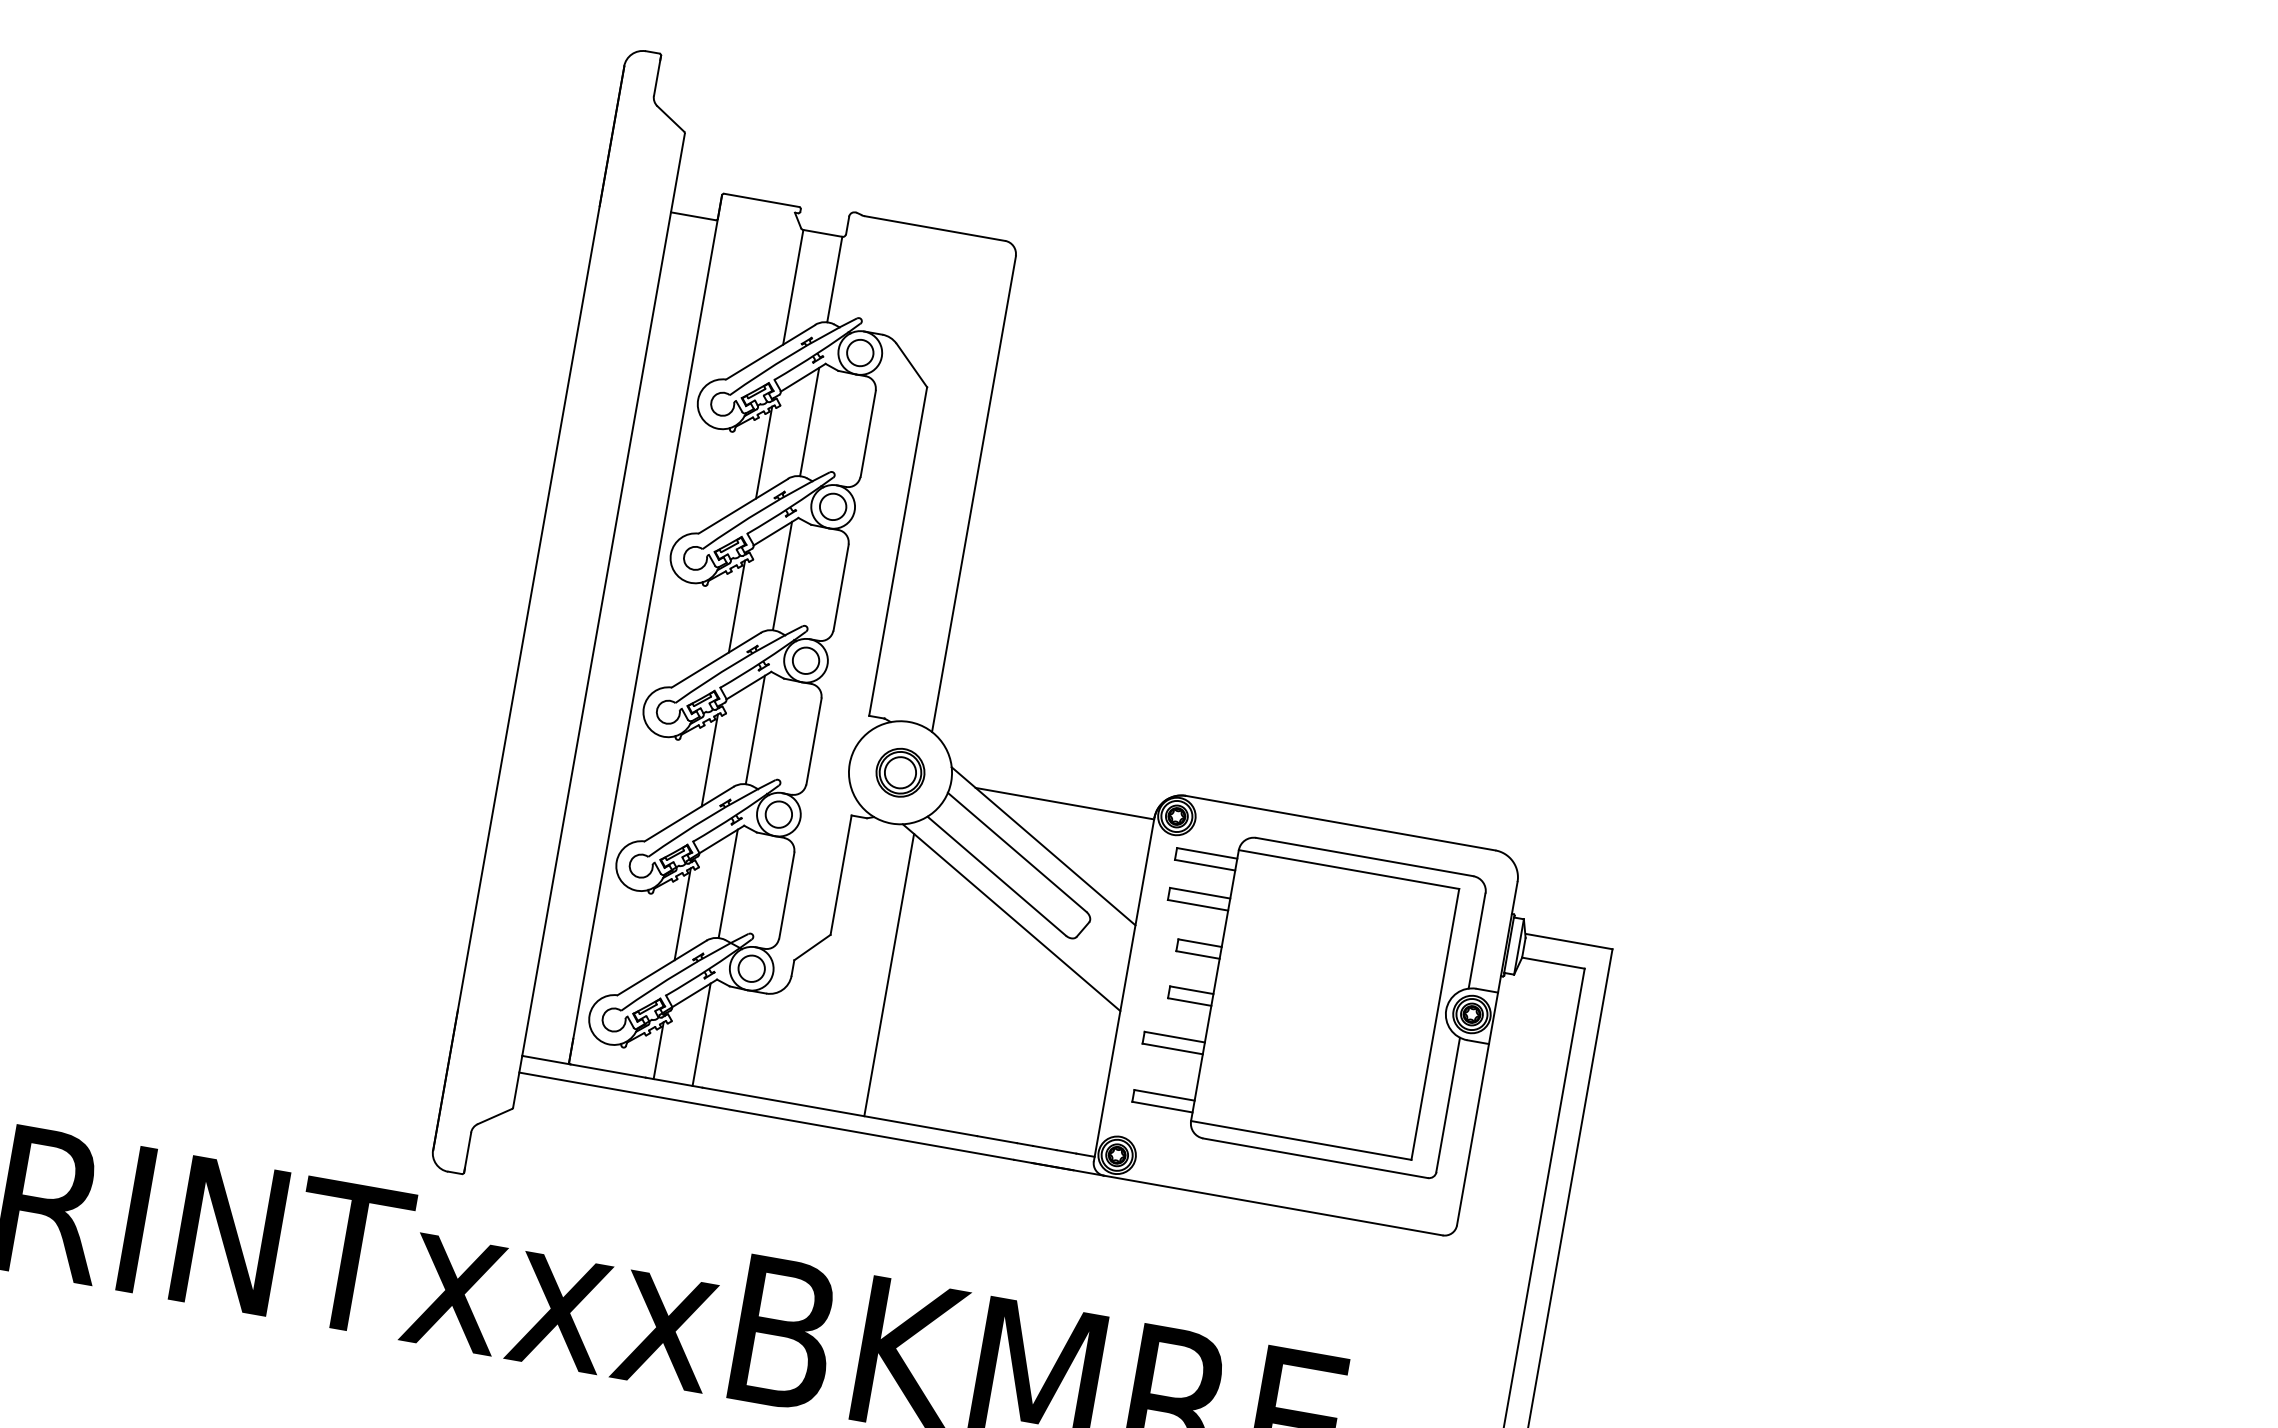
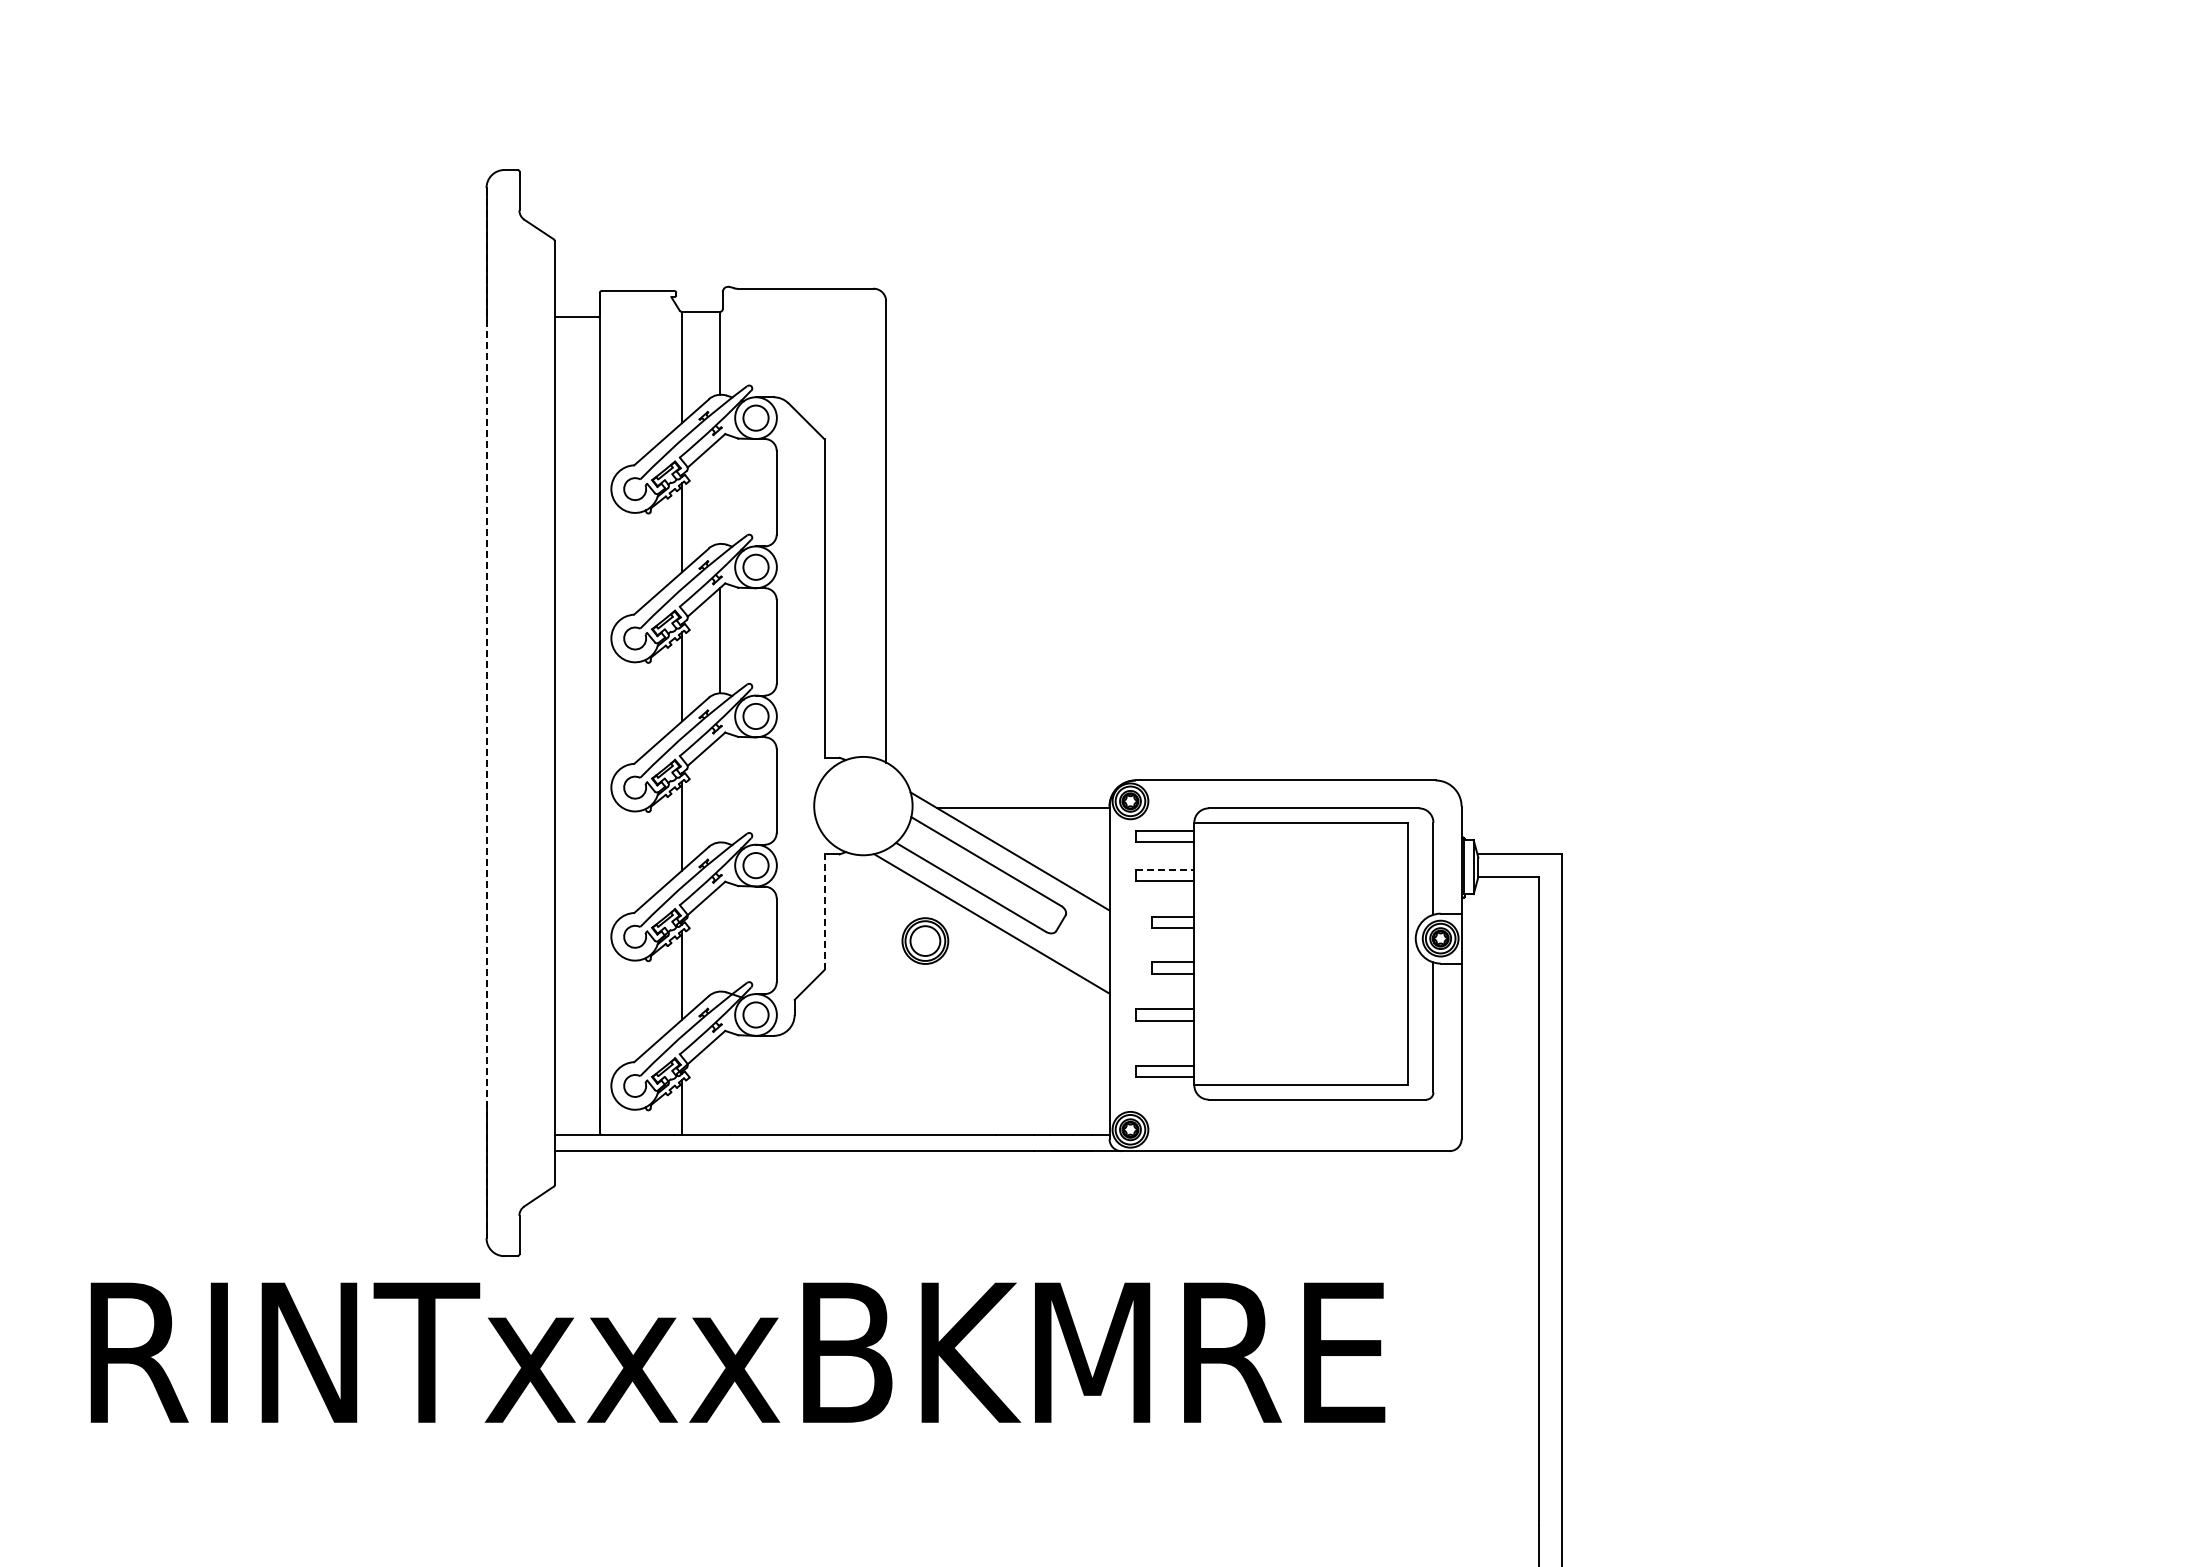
line: (809, 422) -> (719, 491), removed
line: (528, 608) -> (486, 713), solid -> dashed
line: (755, 729) -> (719, 789), removed
part: (900, 772) -> (925, 940), moved
line: (841, 875) -> (824, 912), solid -> dashed
line: (727, 883) -> (719, 938), removed
line: (1200, 893) -> (1165, 869), solid -> dashed
line: (889, 974) -> (886, 997), removed
line: (701, 1033) -> (719, 1084), removed

